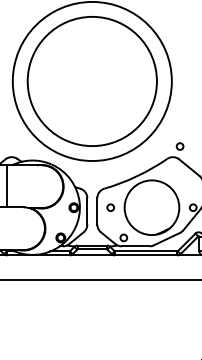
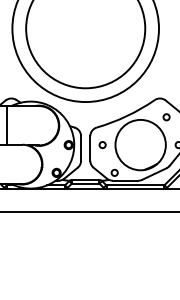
circle: (179, 146) -> (166, 117), moved

